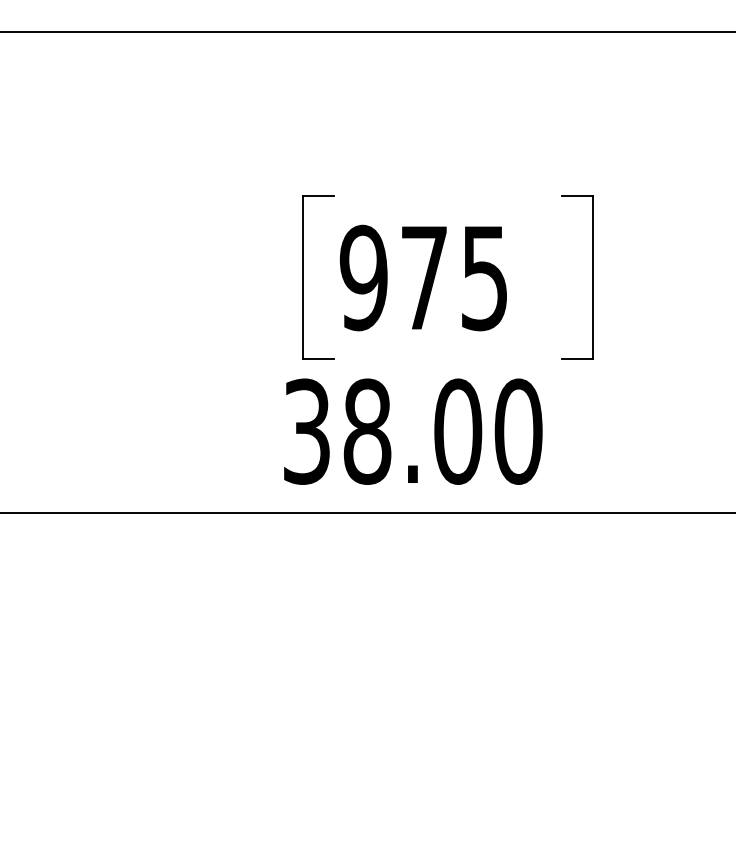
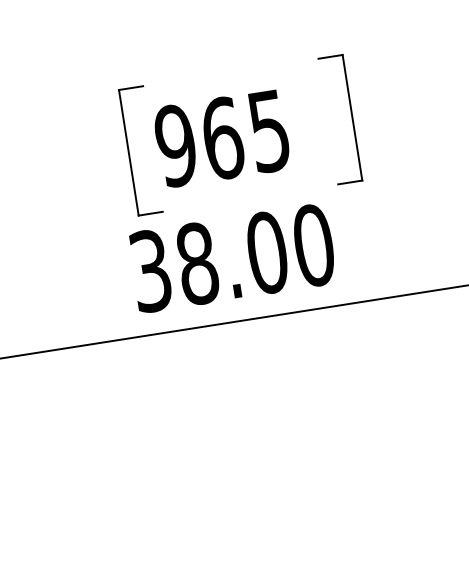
text: (424, 277) -> (222, 138), 975 -> 965

